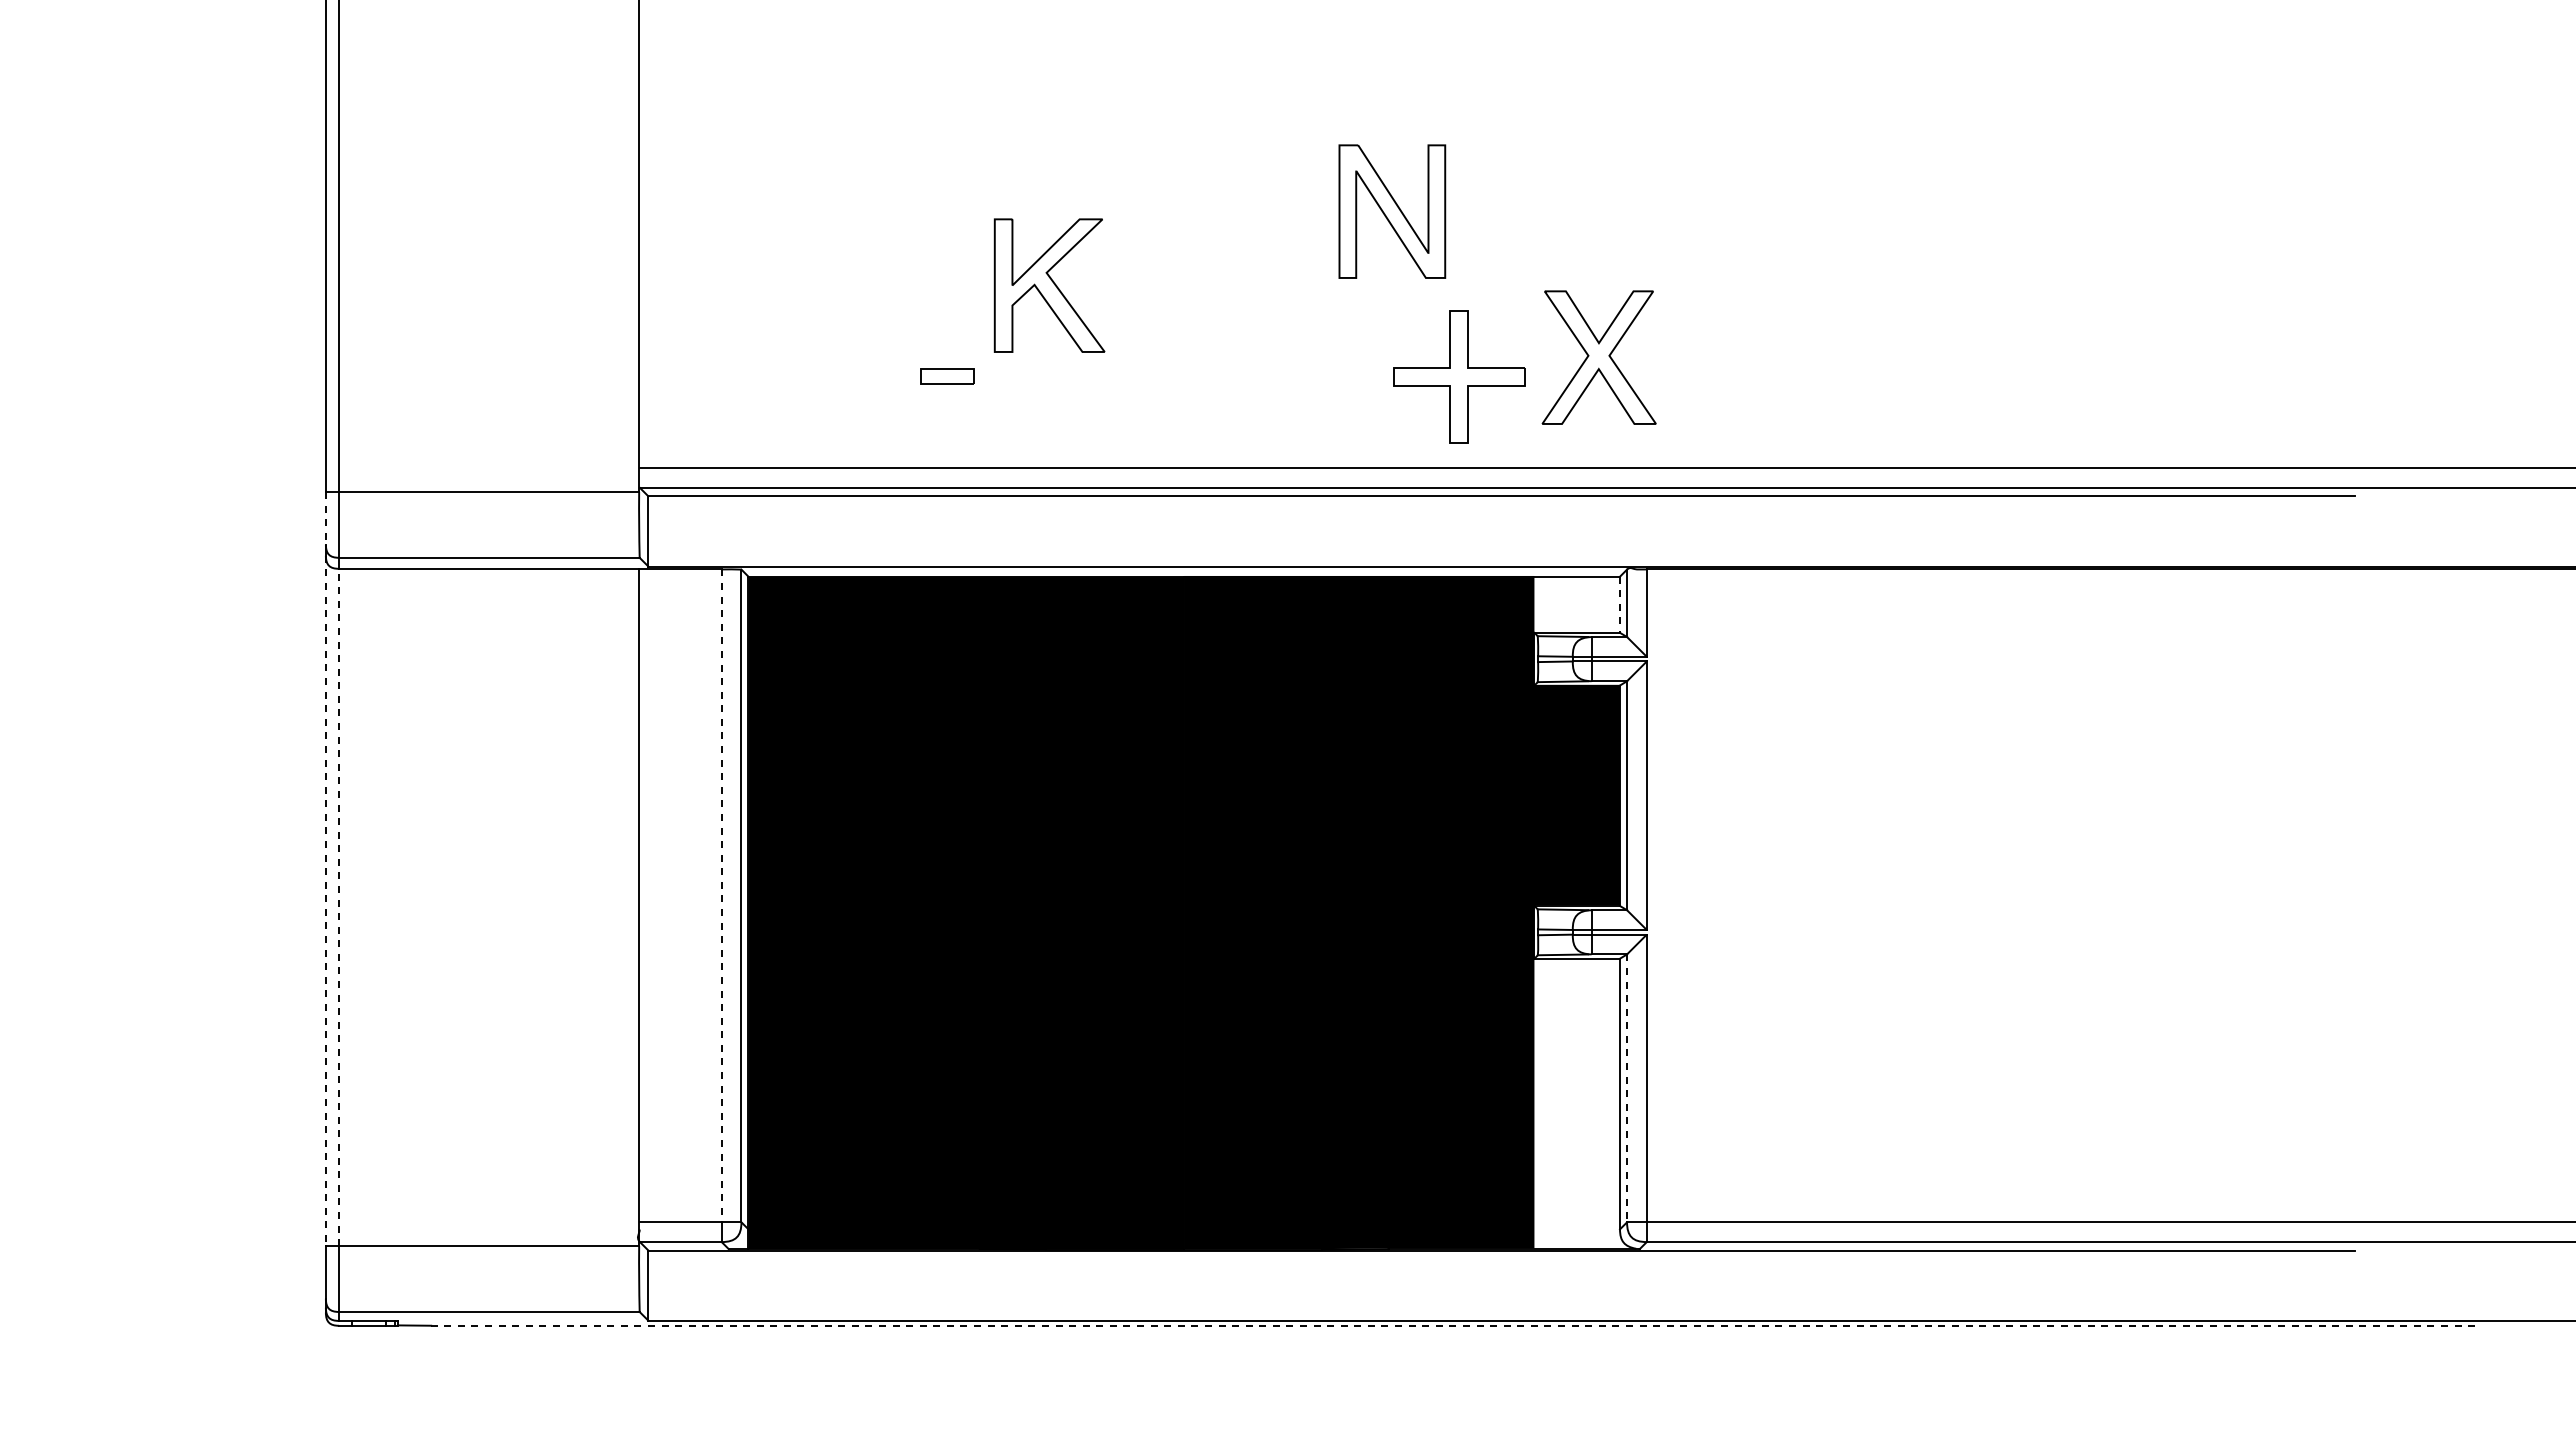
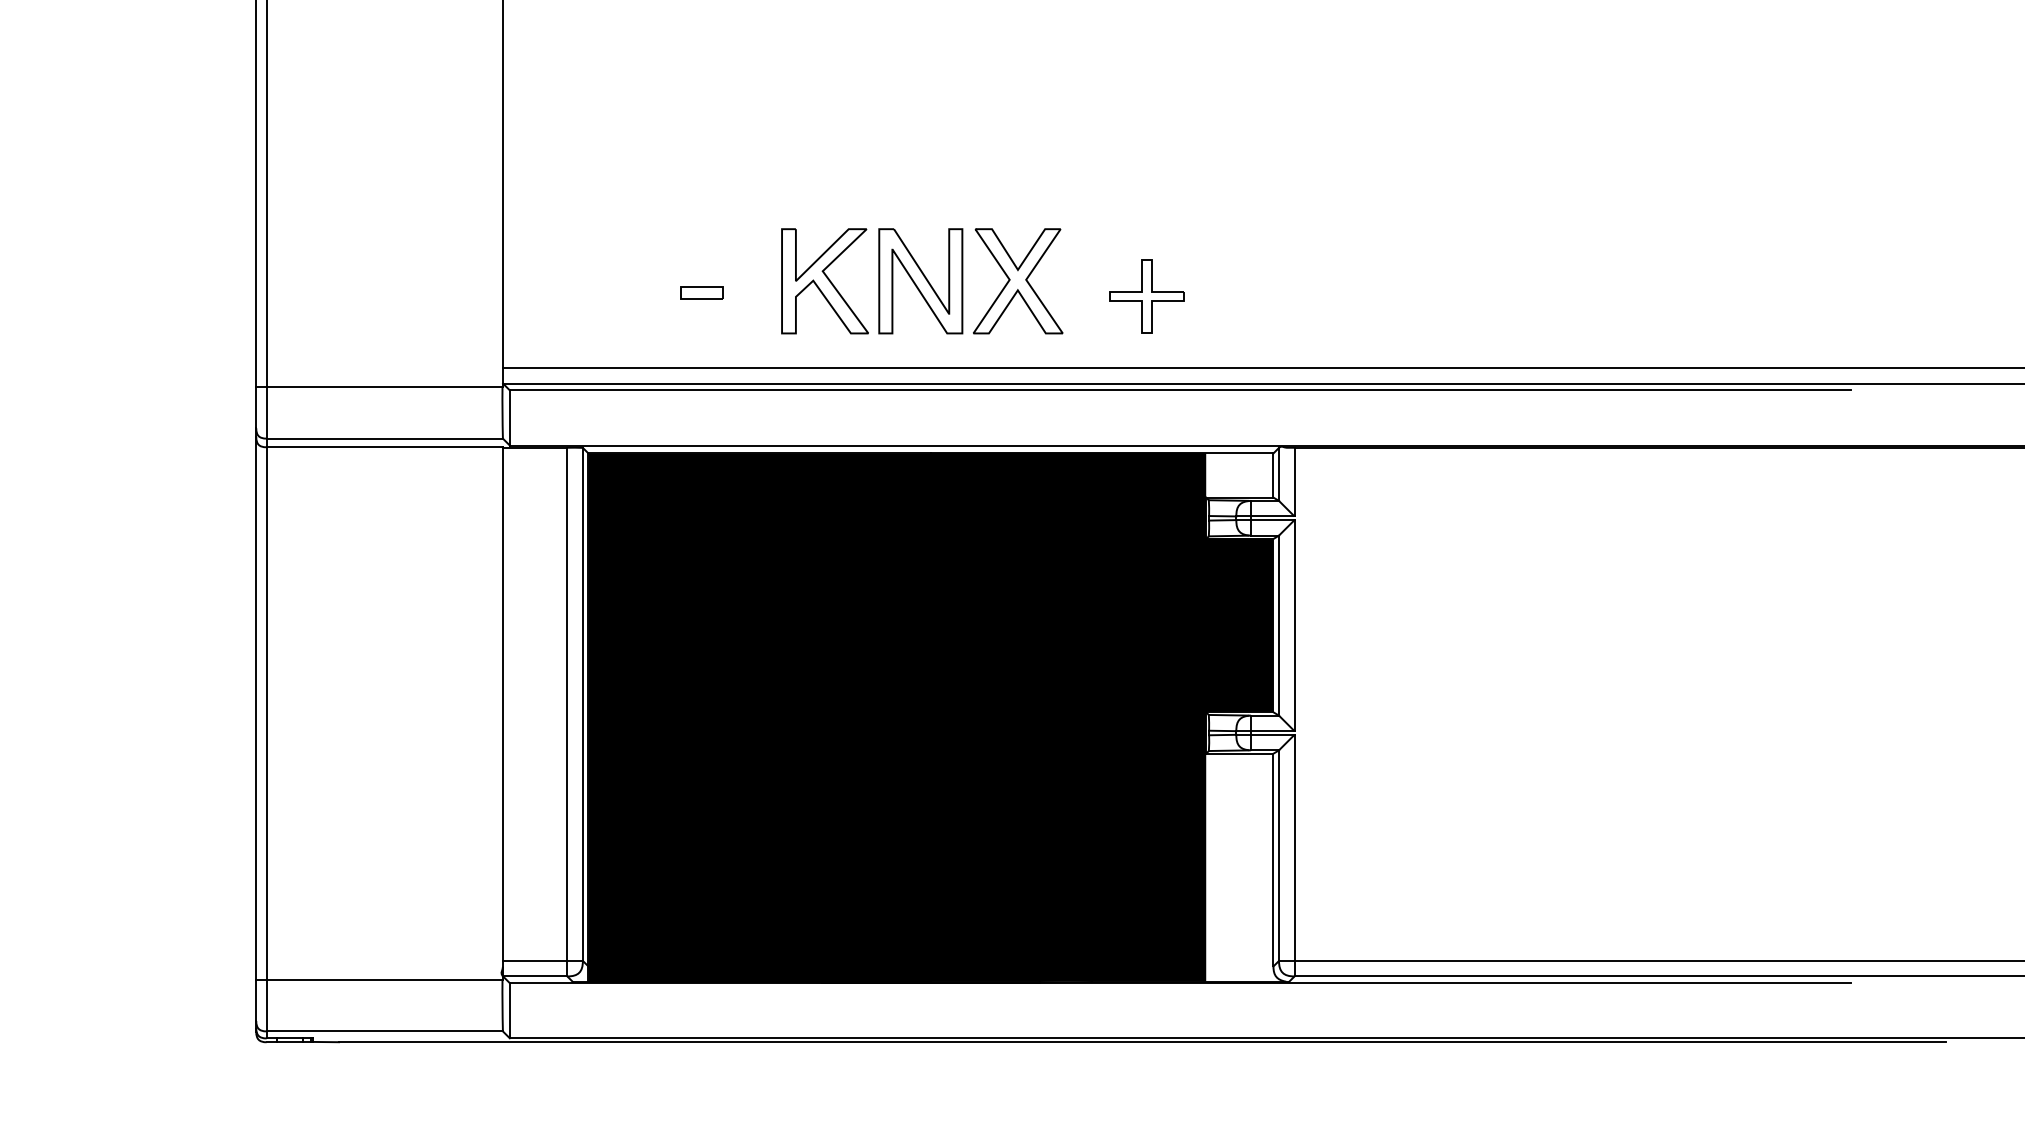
part: (1392, 211) -> (920, 281), moved
part: (1049, 285) -> (825, 281), moved
part: (1598, 357) -> (1017, 281), moved
part: (947, 376) -> (701, 292), moved
part: (1458, 376) -> (1146, 296), size x0.71
line: (325, 518) -> (255, 407), dashed -> solid
line: (1620, 605) -> (1273, 476), dashed -> solid
line: (721, 896) -> (567, 704), dashed -> solid
line: (325, 901) -> (255, 708), dashed -> solid
line: (339, 907) -> (266, 713), dashed -> solid
line: (1627, 1088) -> (1279, 855), dashed -> solid
line: (1453, 1325) -> (1142, 1042), dashed -> solid

